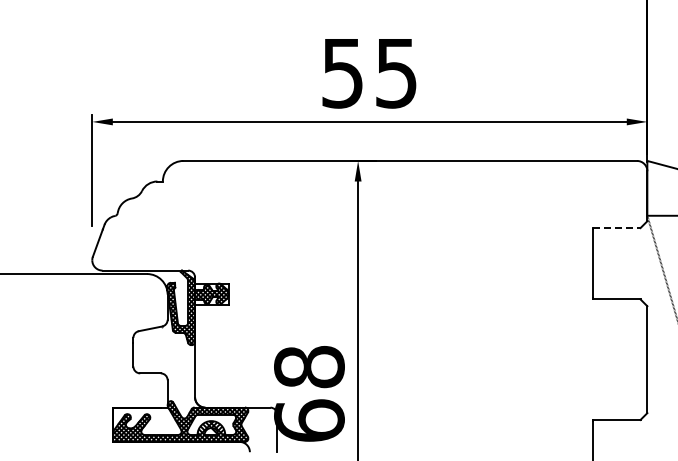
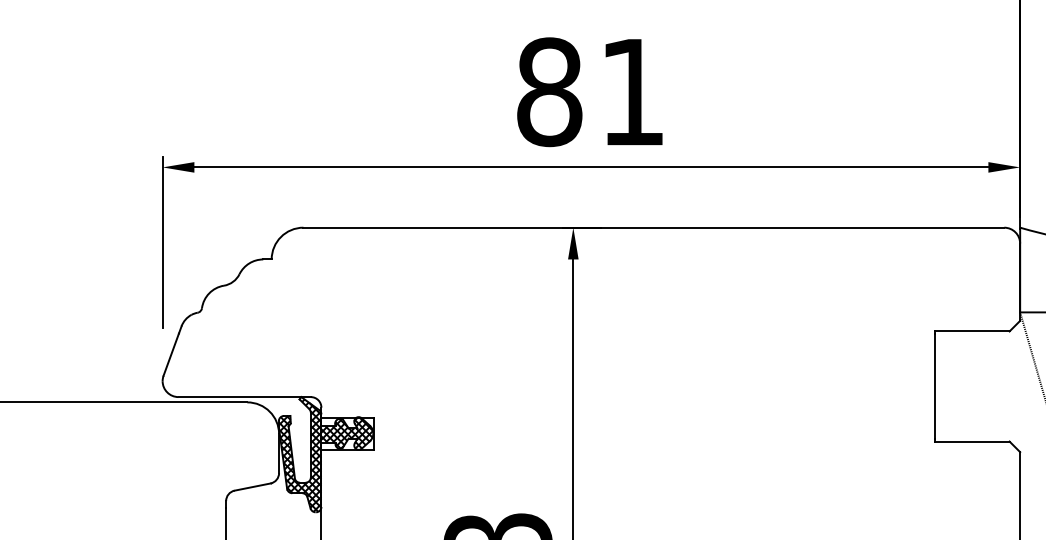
text: (368, 72) -> (589, 91), 55 -> 81
line: (616, 228) -> (972, 332), dashed -> solid

